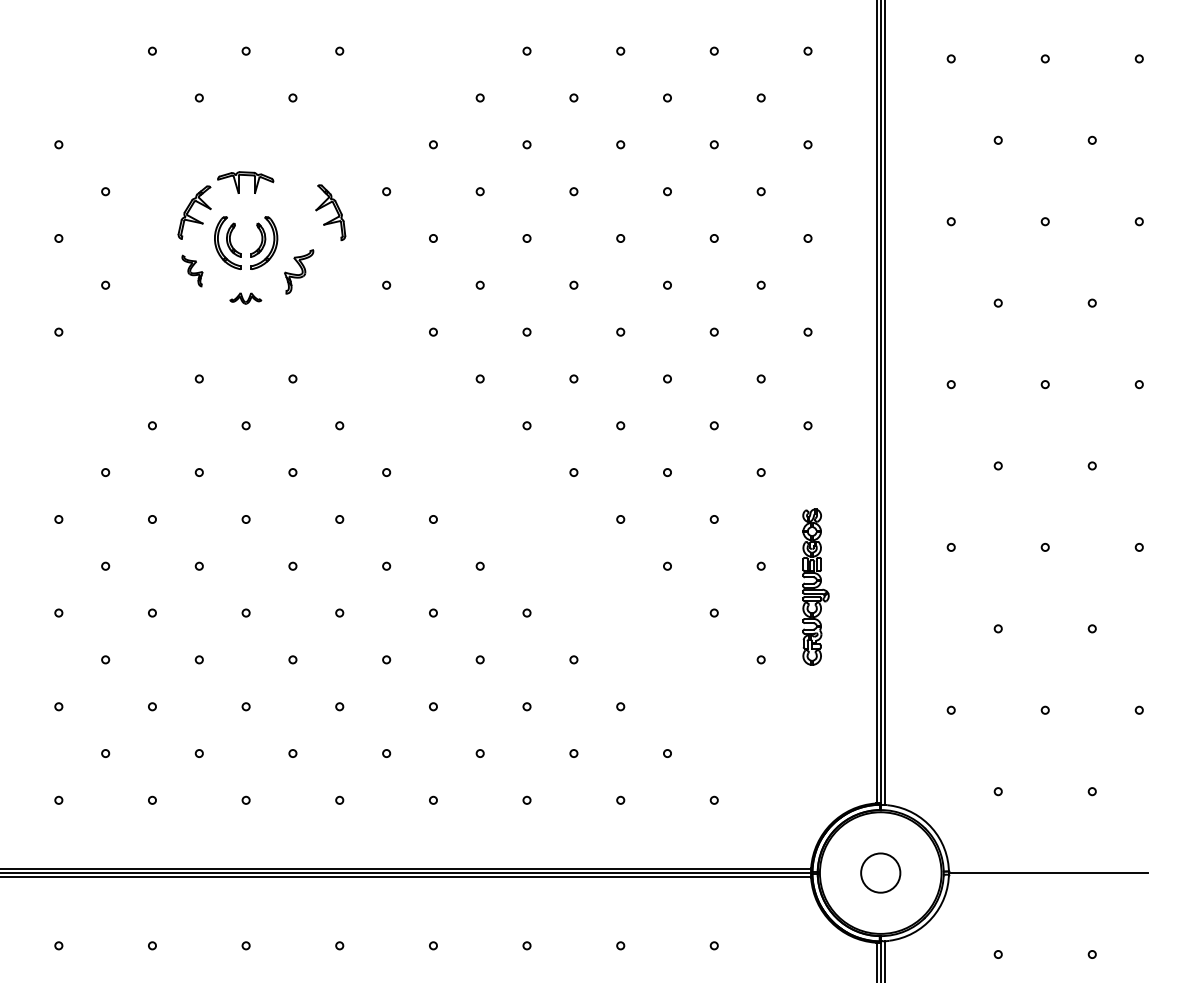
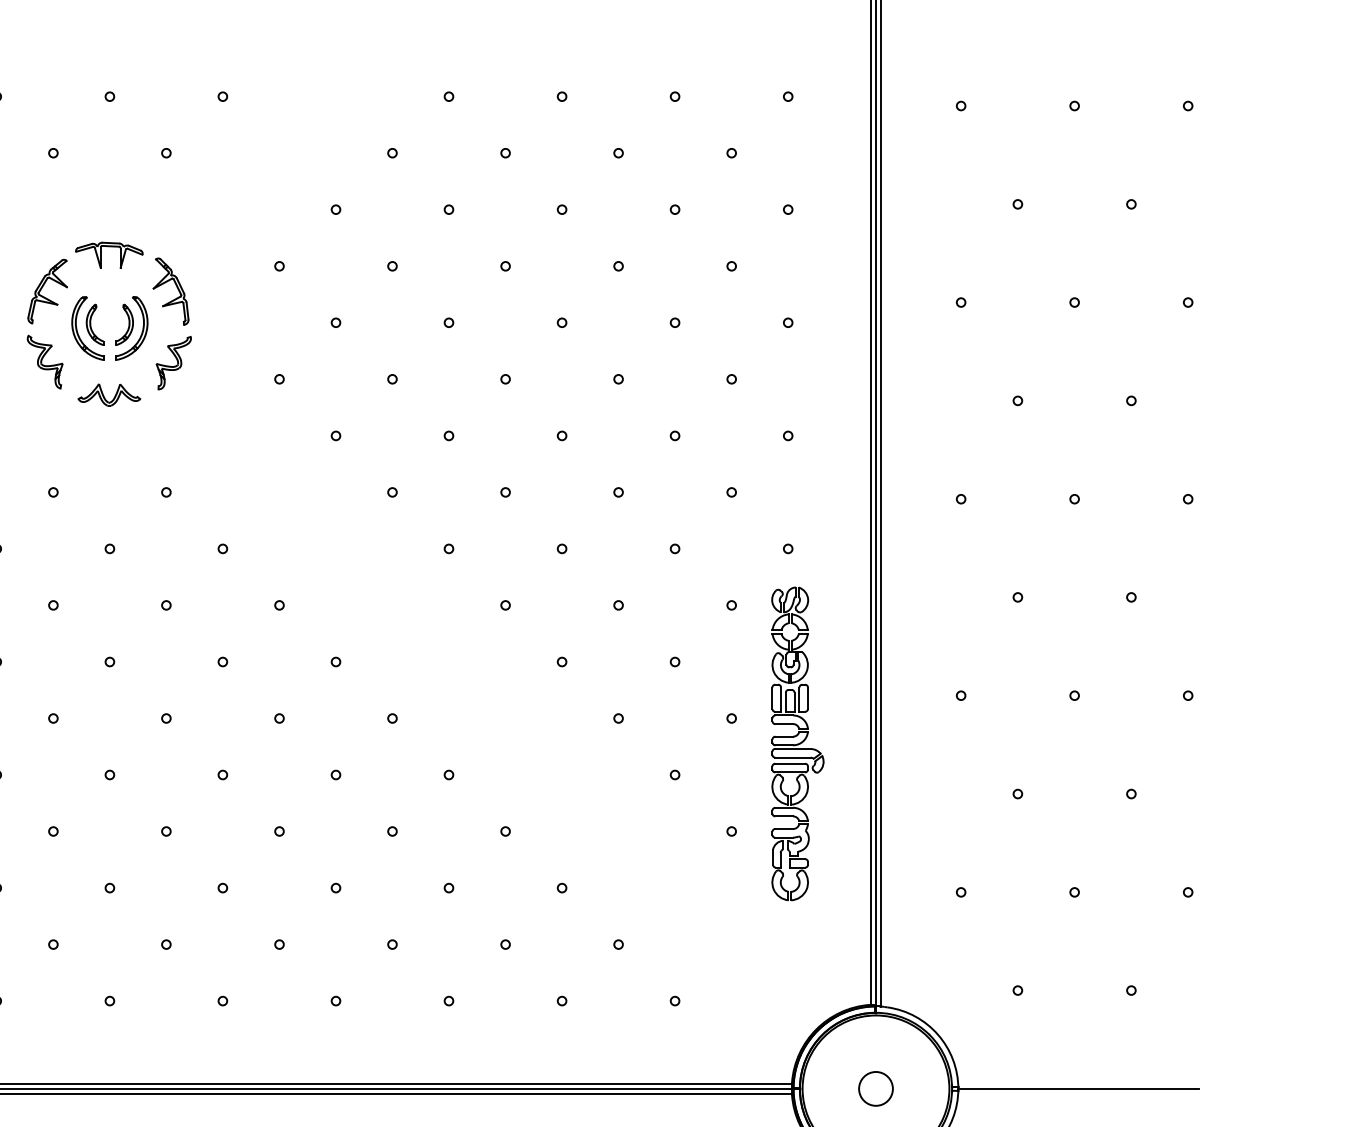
part: (330, 212) -> (170, 291), moved
part: (192, 270) -> (45, 361), size x1.43
part: (245, 298) -> (109, 395), size x1.67
part: (815, 586) -> (797, 742), size x1.67
circle: (880, 873) -> (875, 1089), size x0.71

